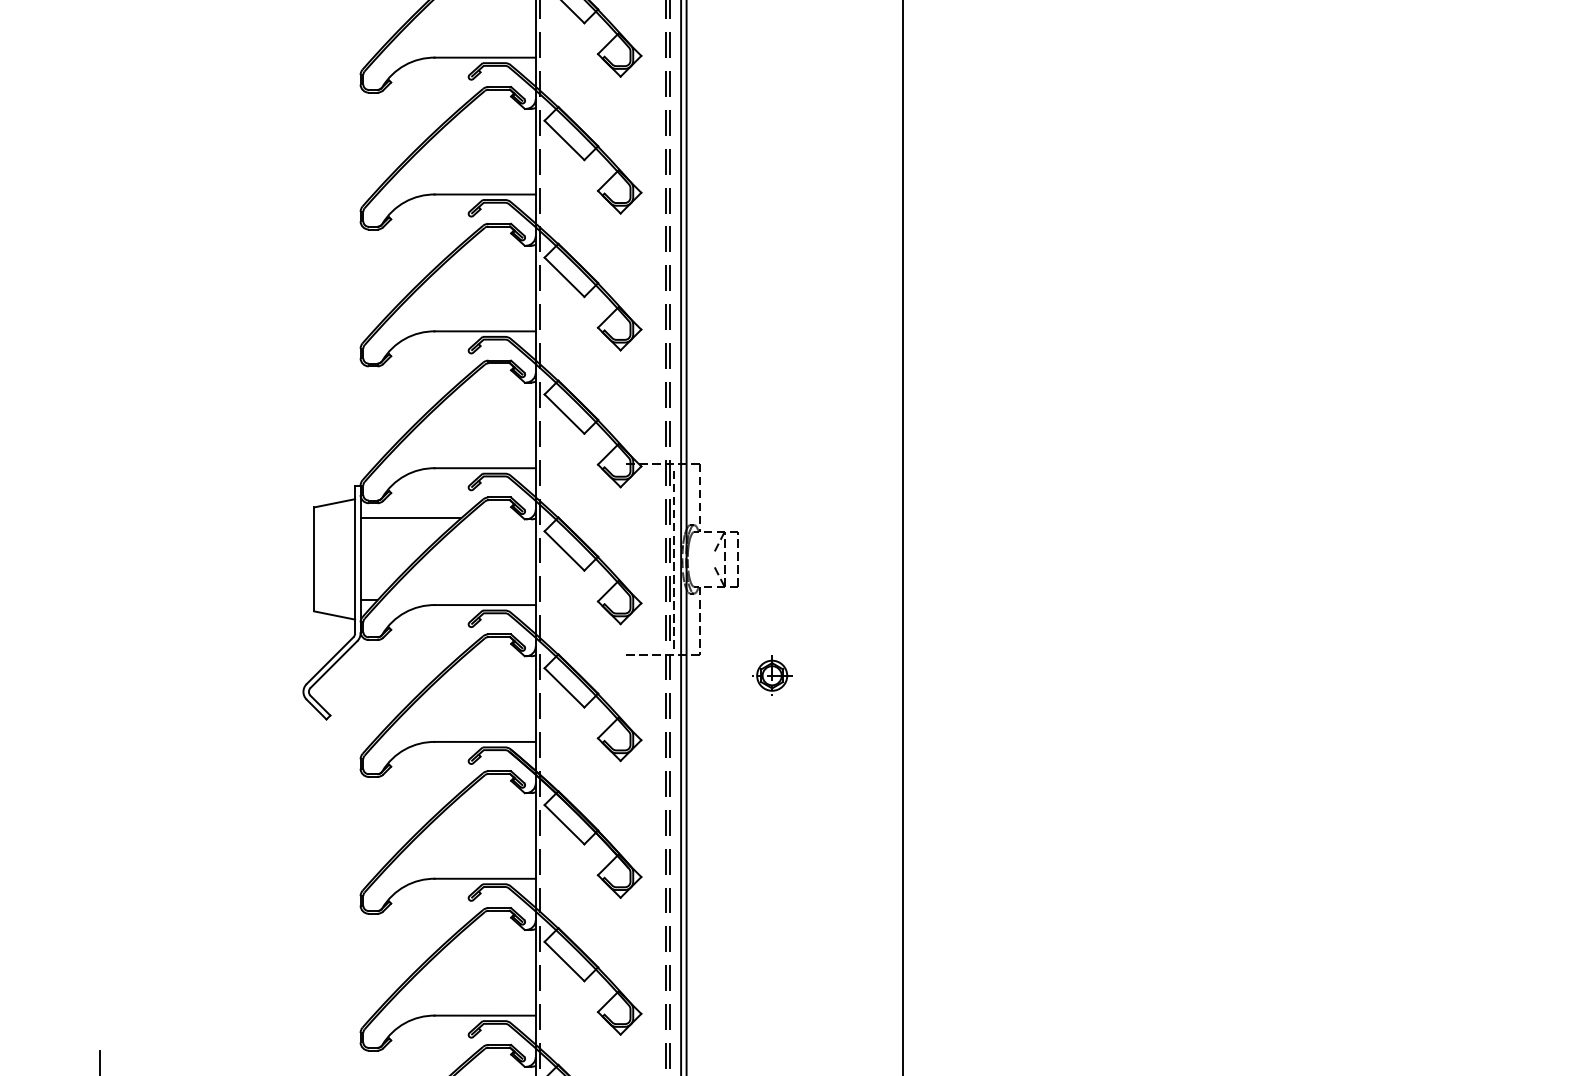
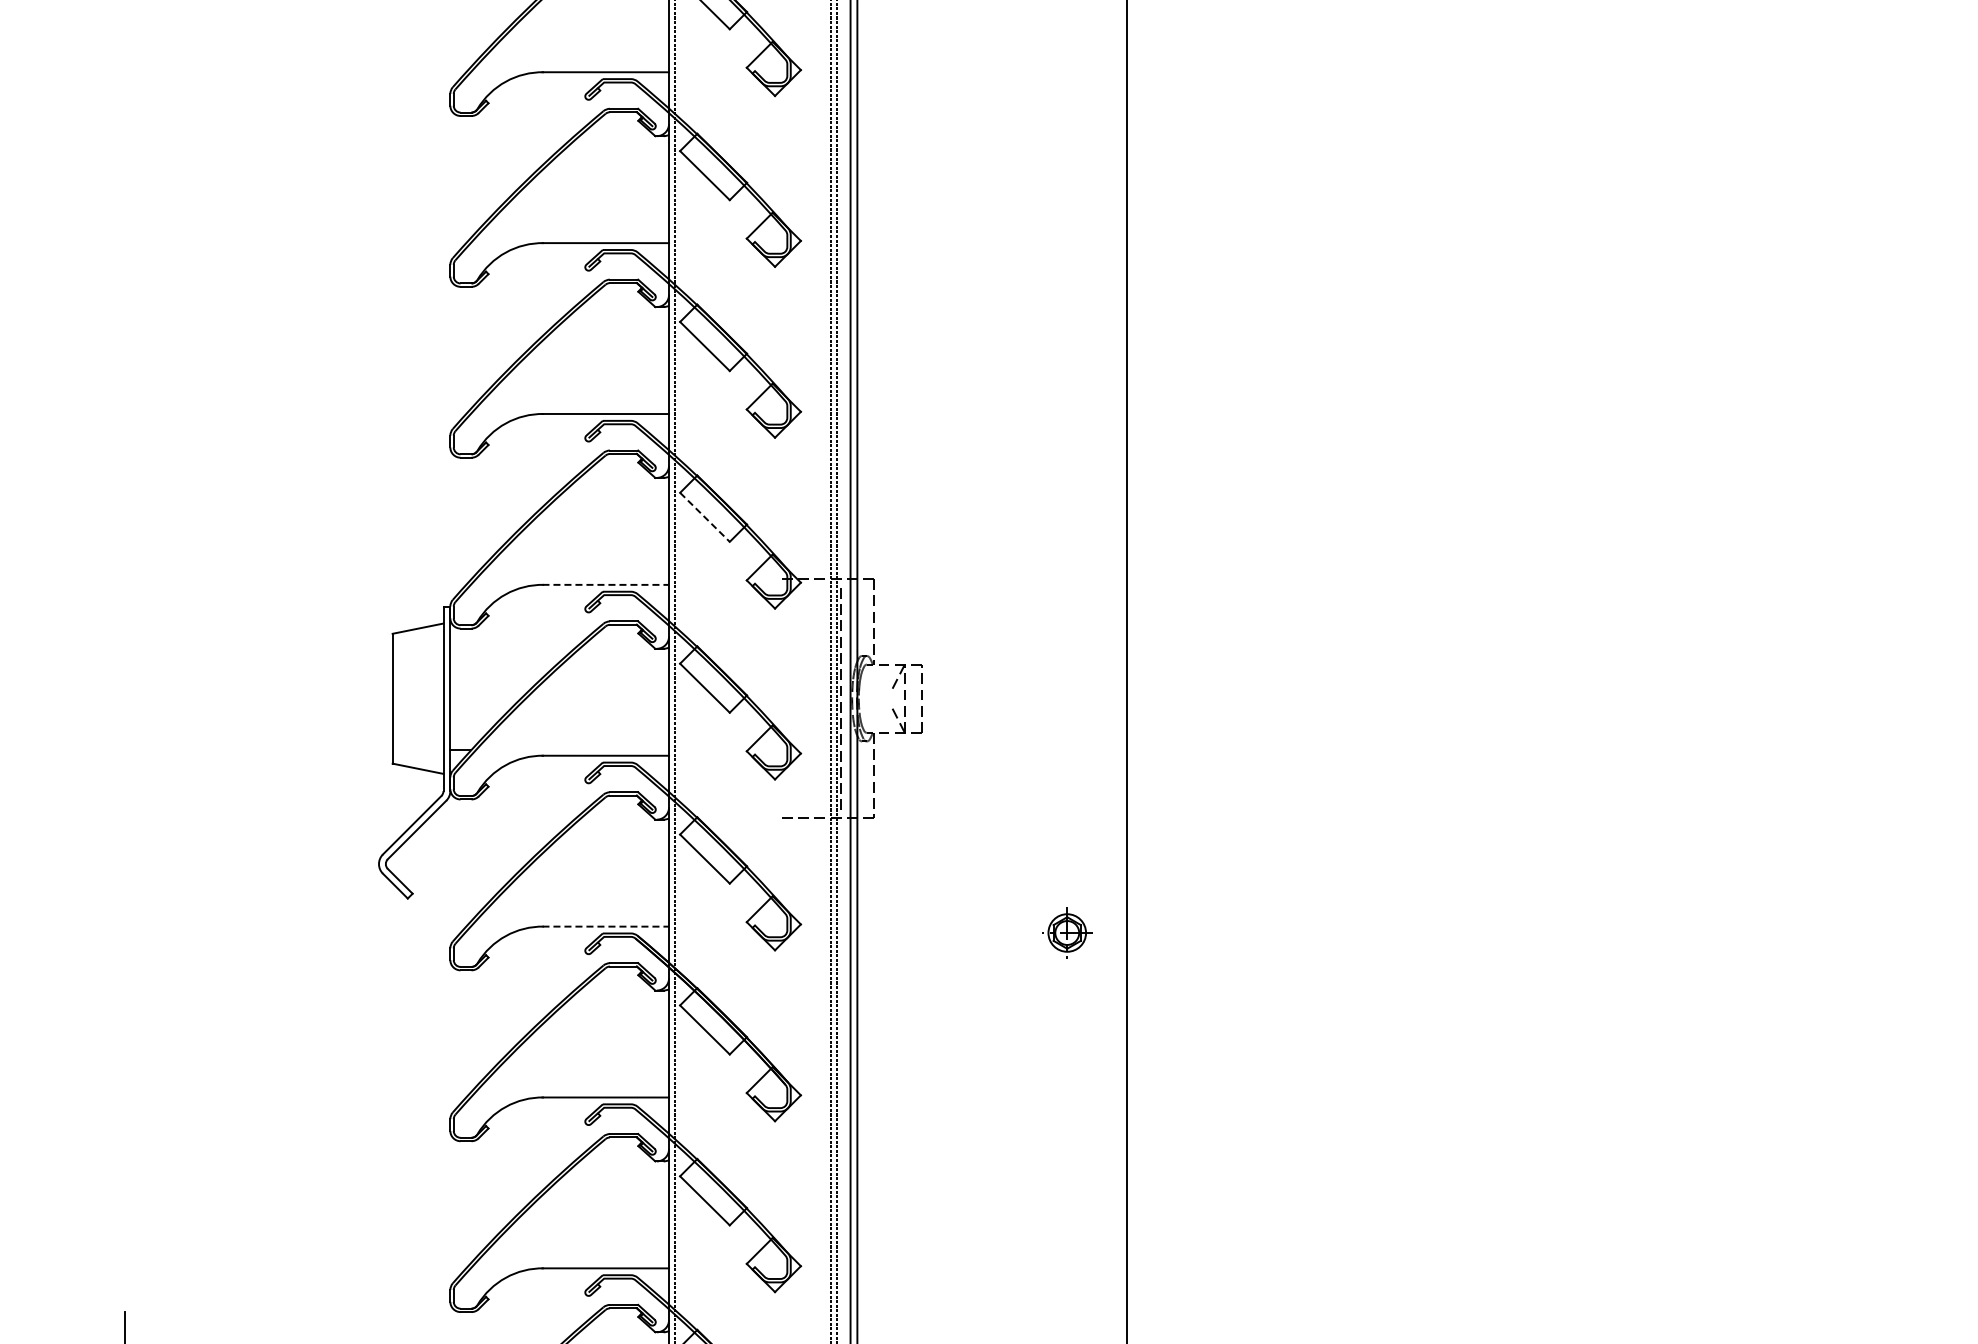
line: (564, 414) -> (704, 517), solid -> dashed
line: (485, 467) -> (606, 584), solid -> dashed
line: (410, 518) -> (512, 647), removed
part: (772, 675) -> (1067, 932), moved
line: (485, 741) -> (606, 926), solid -> dashed

